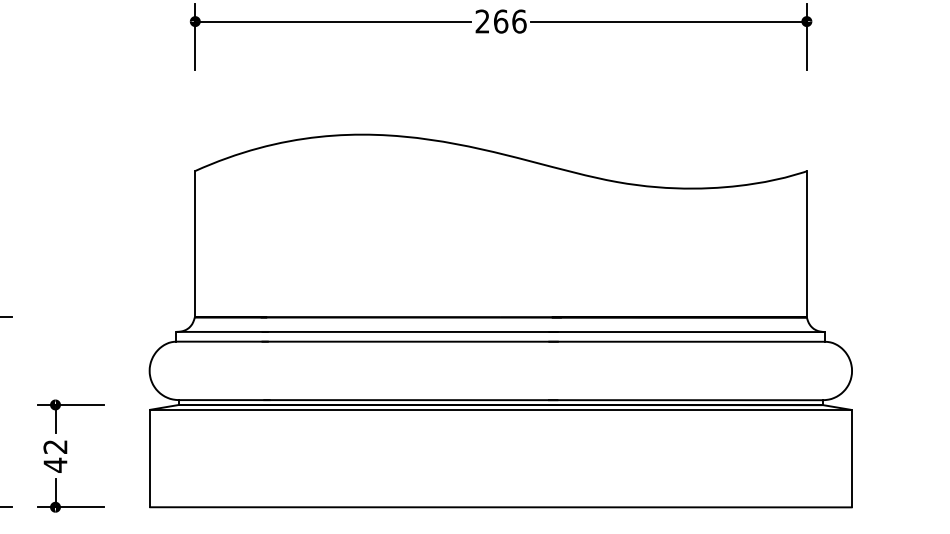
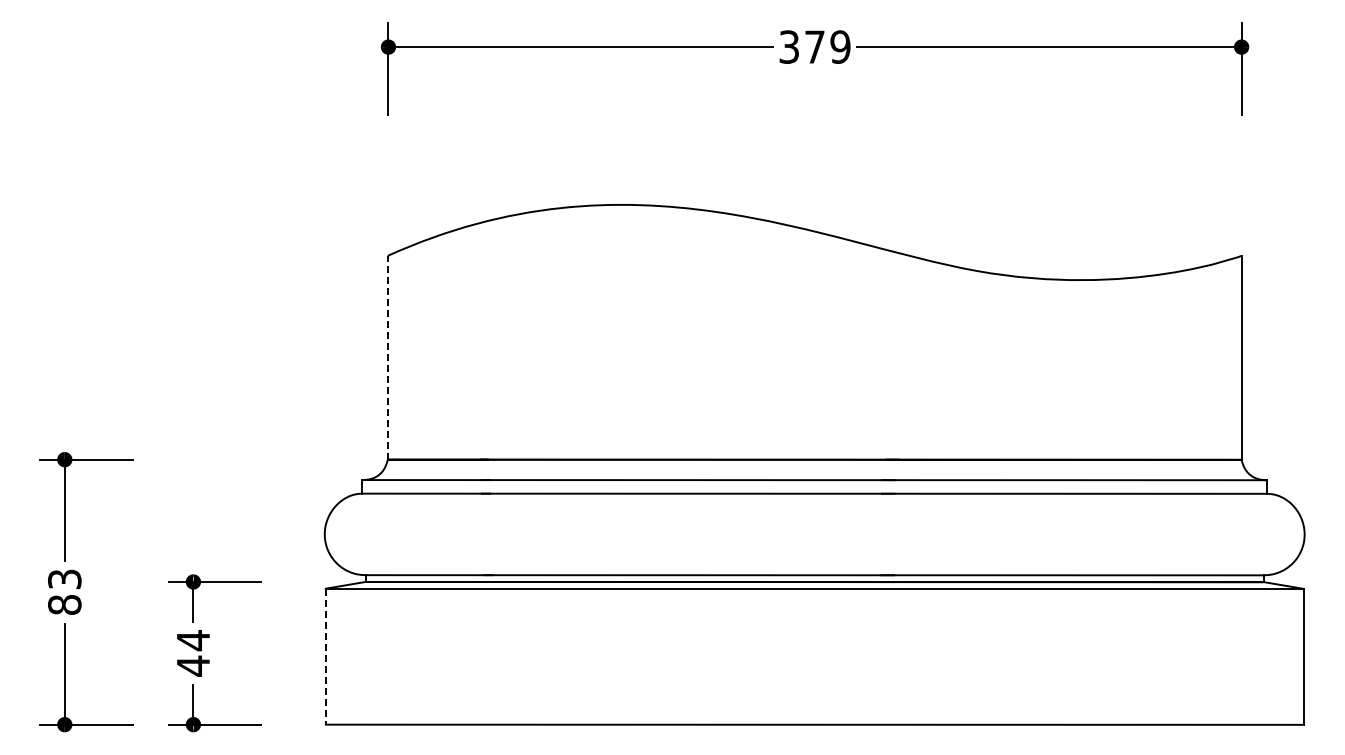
text: (500, 21) -> (814, 46), 266 -> 379
line: (194, 244) -> (387, 357), solid -> dashed
text: (54, 446) -> (192, 640), 42 -> 44
line: (150, 458) -> (325, 656), solid -> dashed

